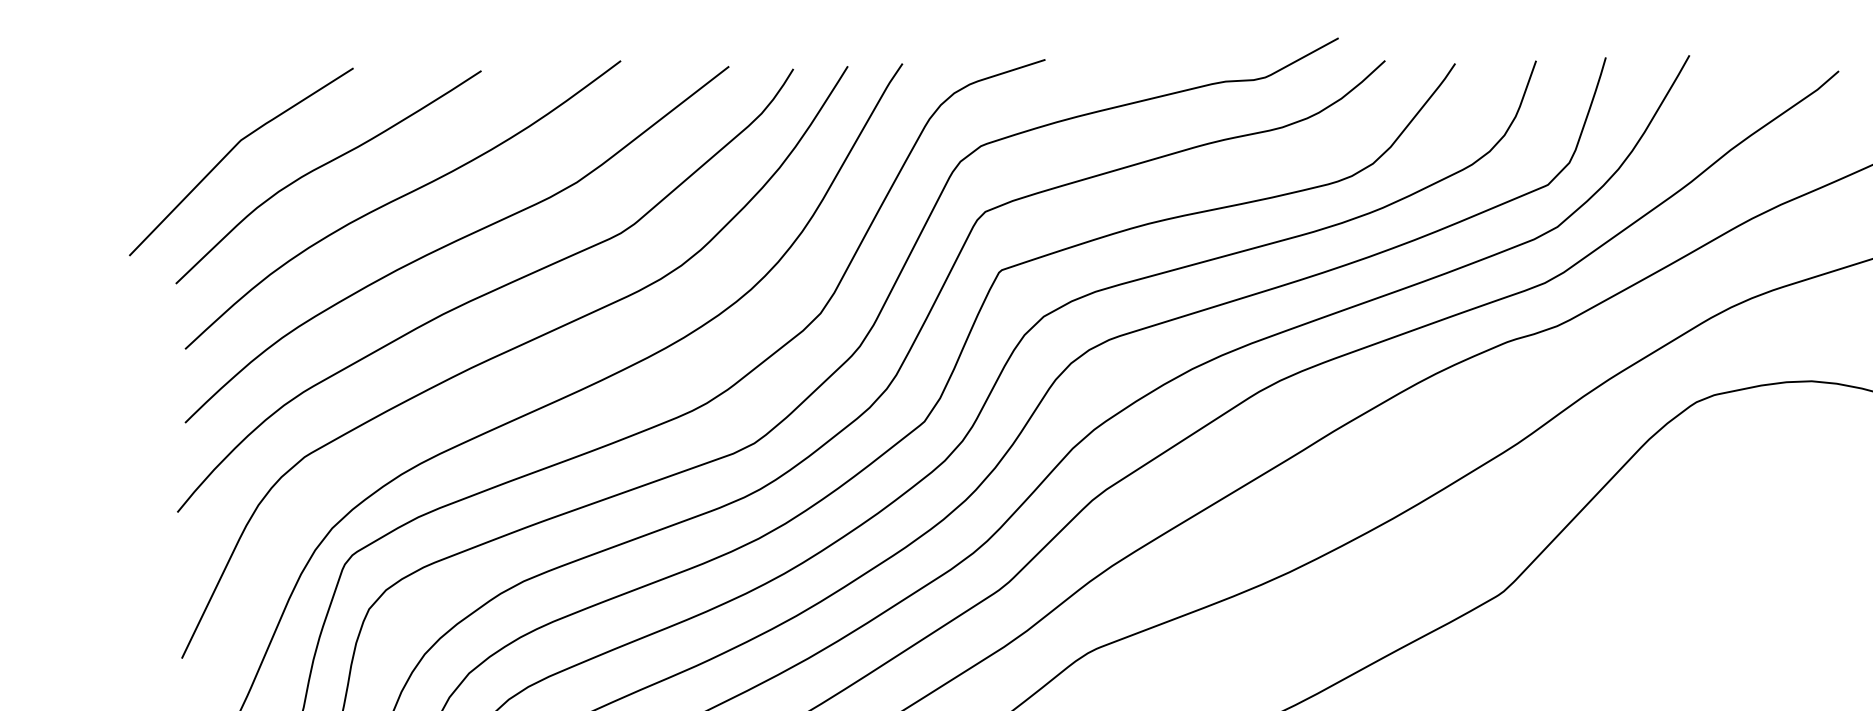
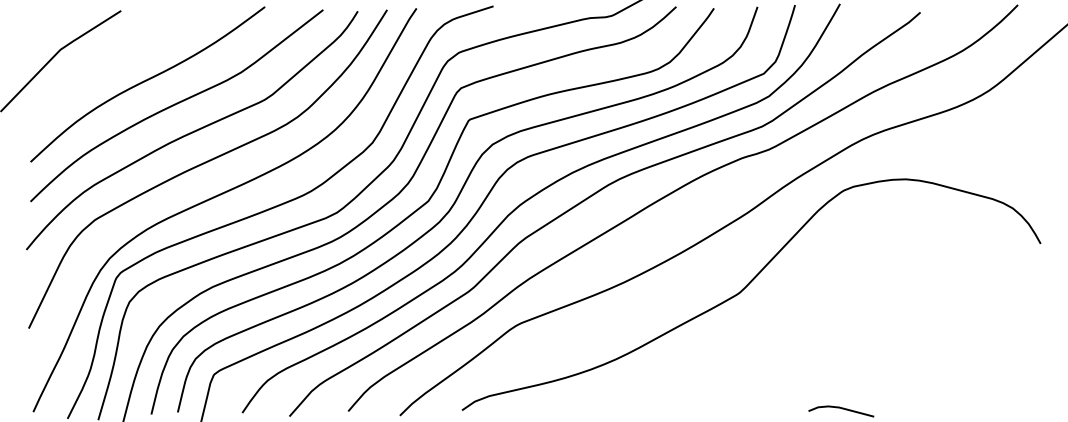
curve: (322, 167) -> (104, 64), removed

